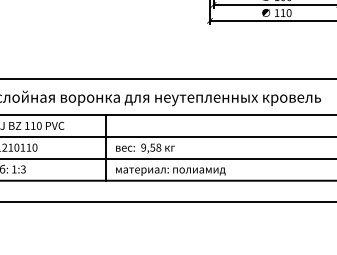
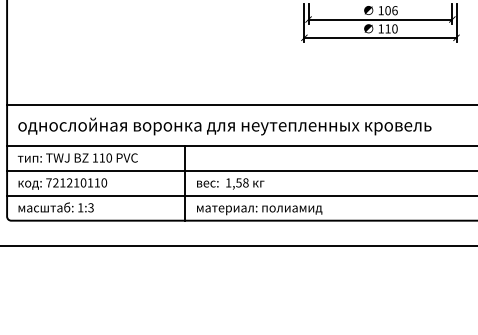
text: (143, 147) -> (228, 182), 9,58 -> 1,58

